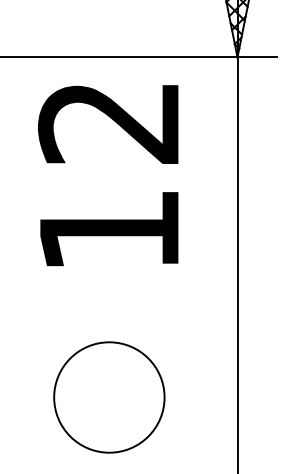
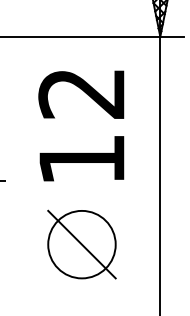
text: (108, 174) -> (81, 125), moved
line: (108, 397) -> (81, 244), added

